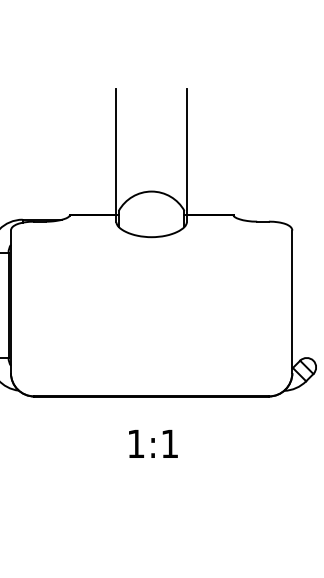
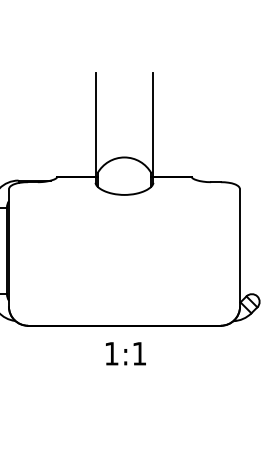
text: (152, 443) -> (125, 353), moved

